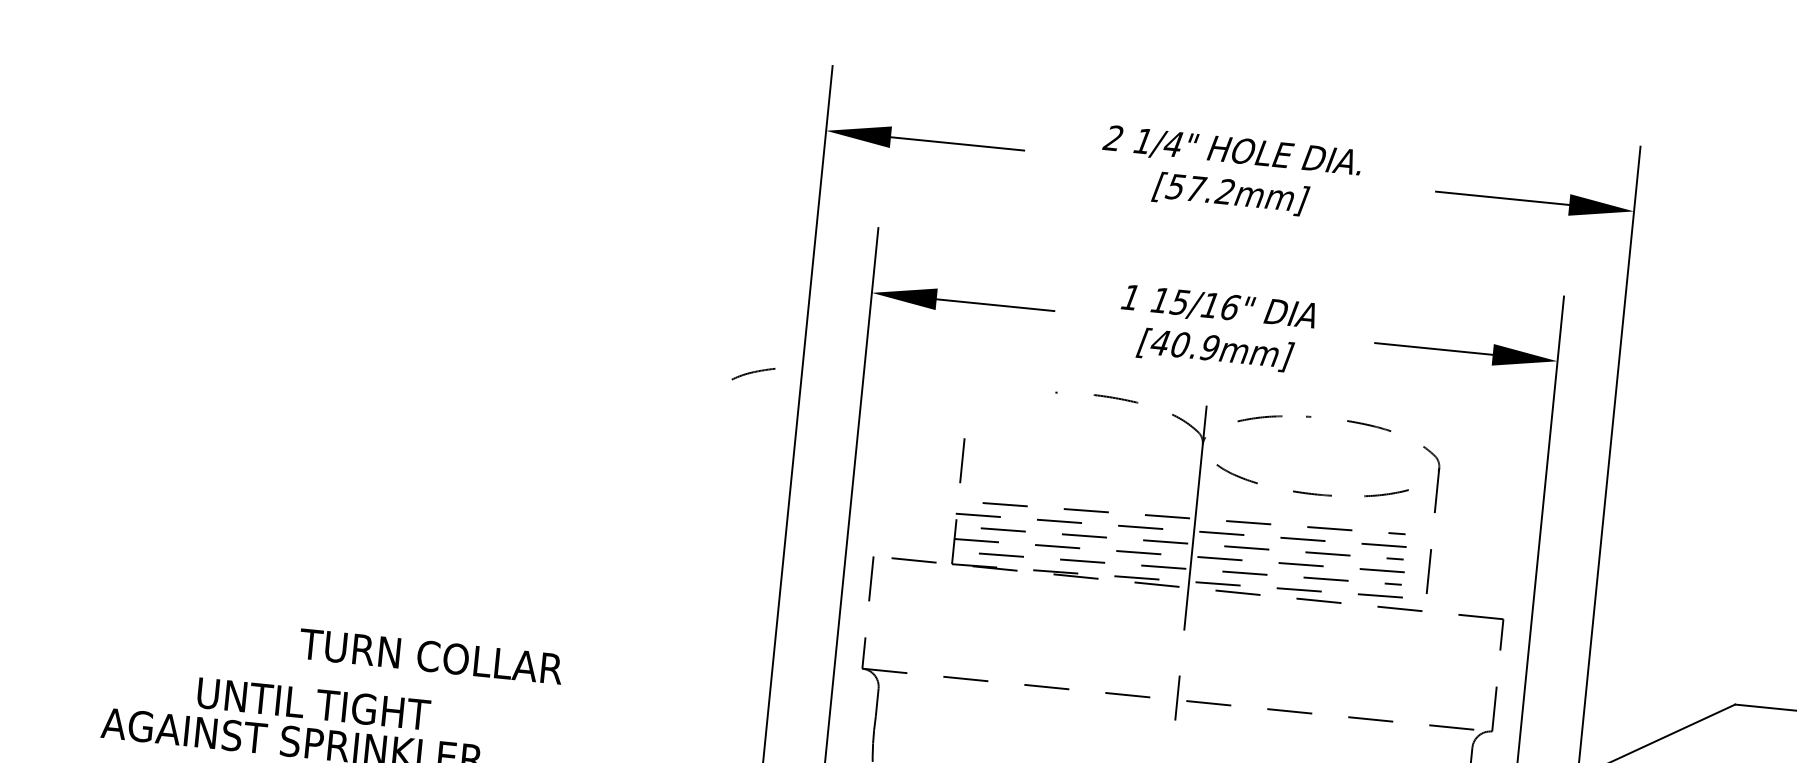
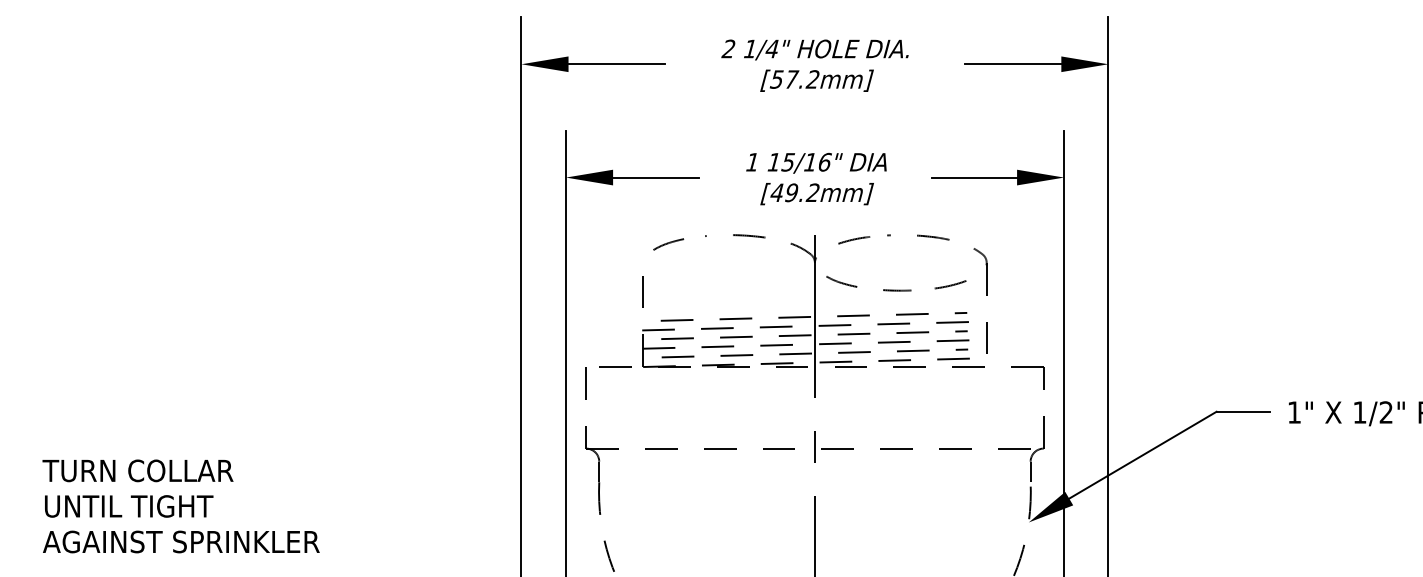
text: (1195, 345) -> (802, 192), [40.9mm] -> [49.2mm]
curve: (753, 374) -> (668, 244), moved
text: (430, 656) -> (137, 470), moved
text: (314, 704) -> (129, 506), moved

